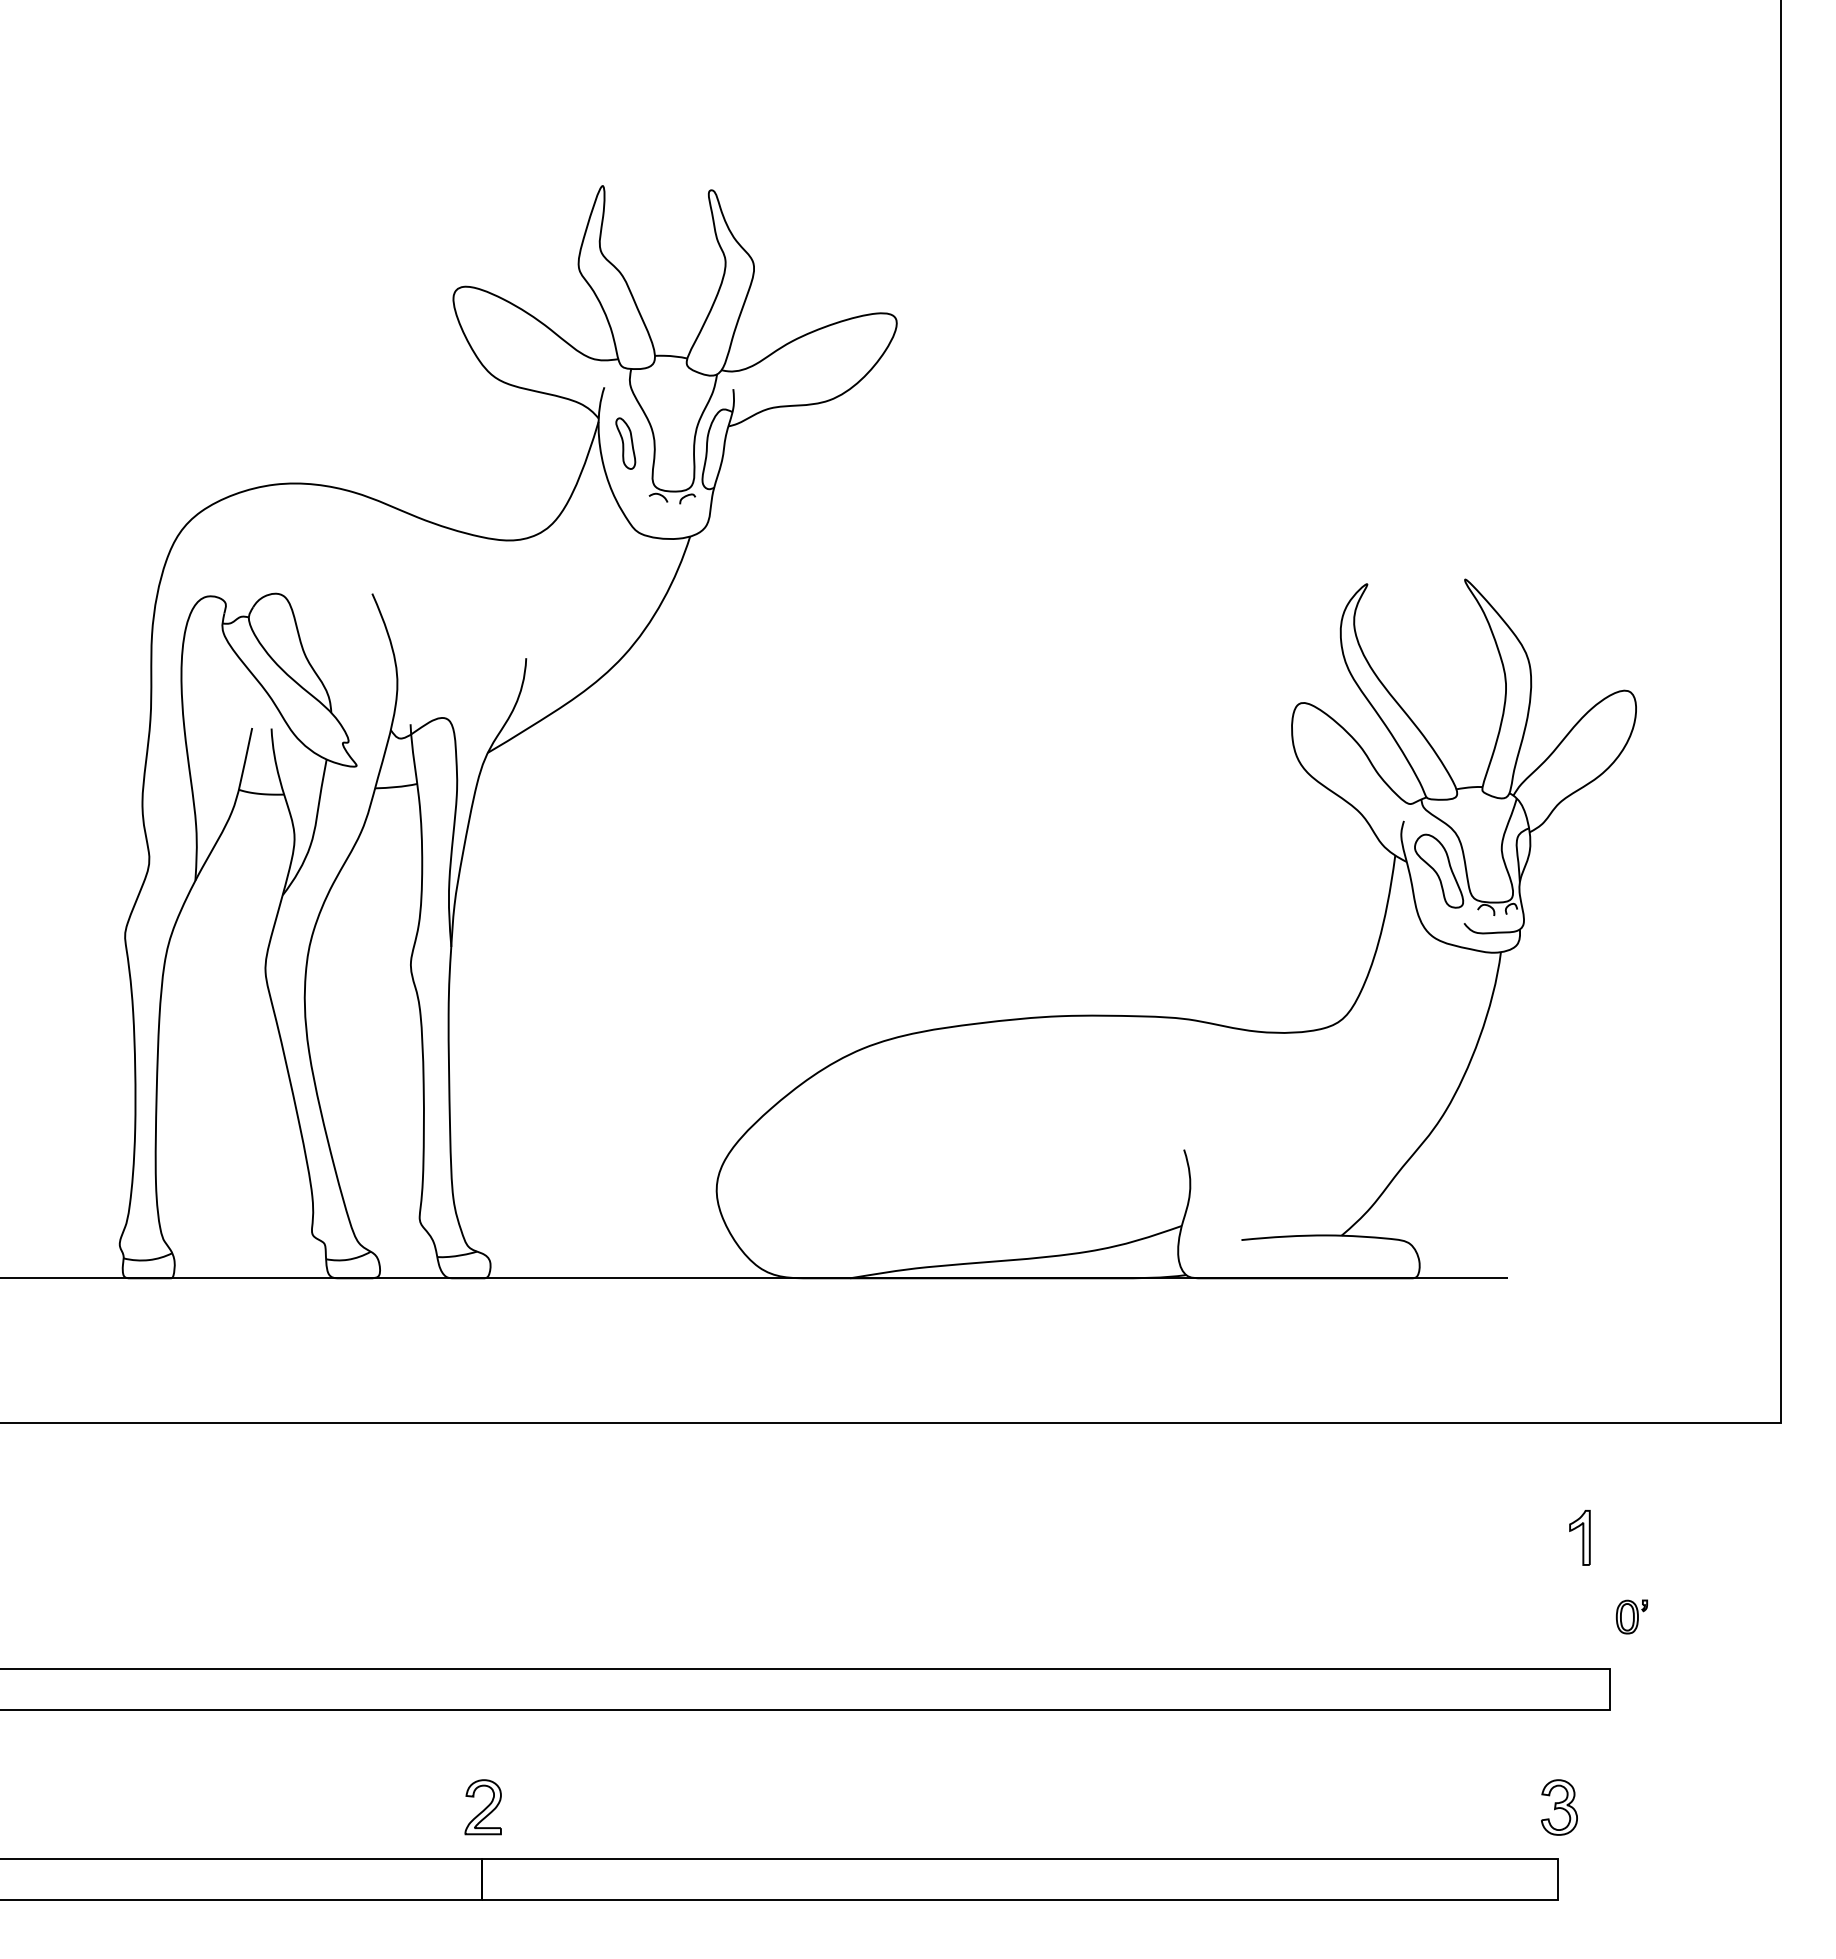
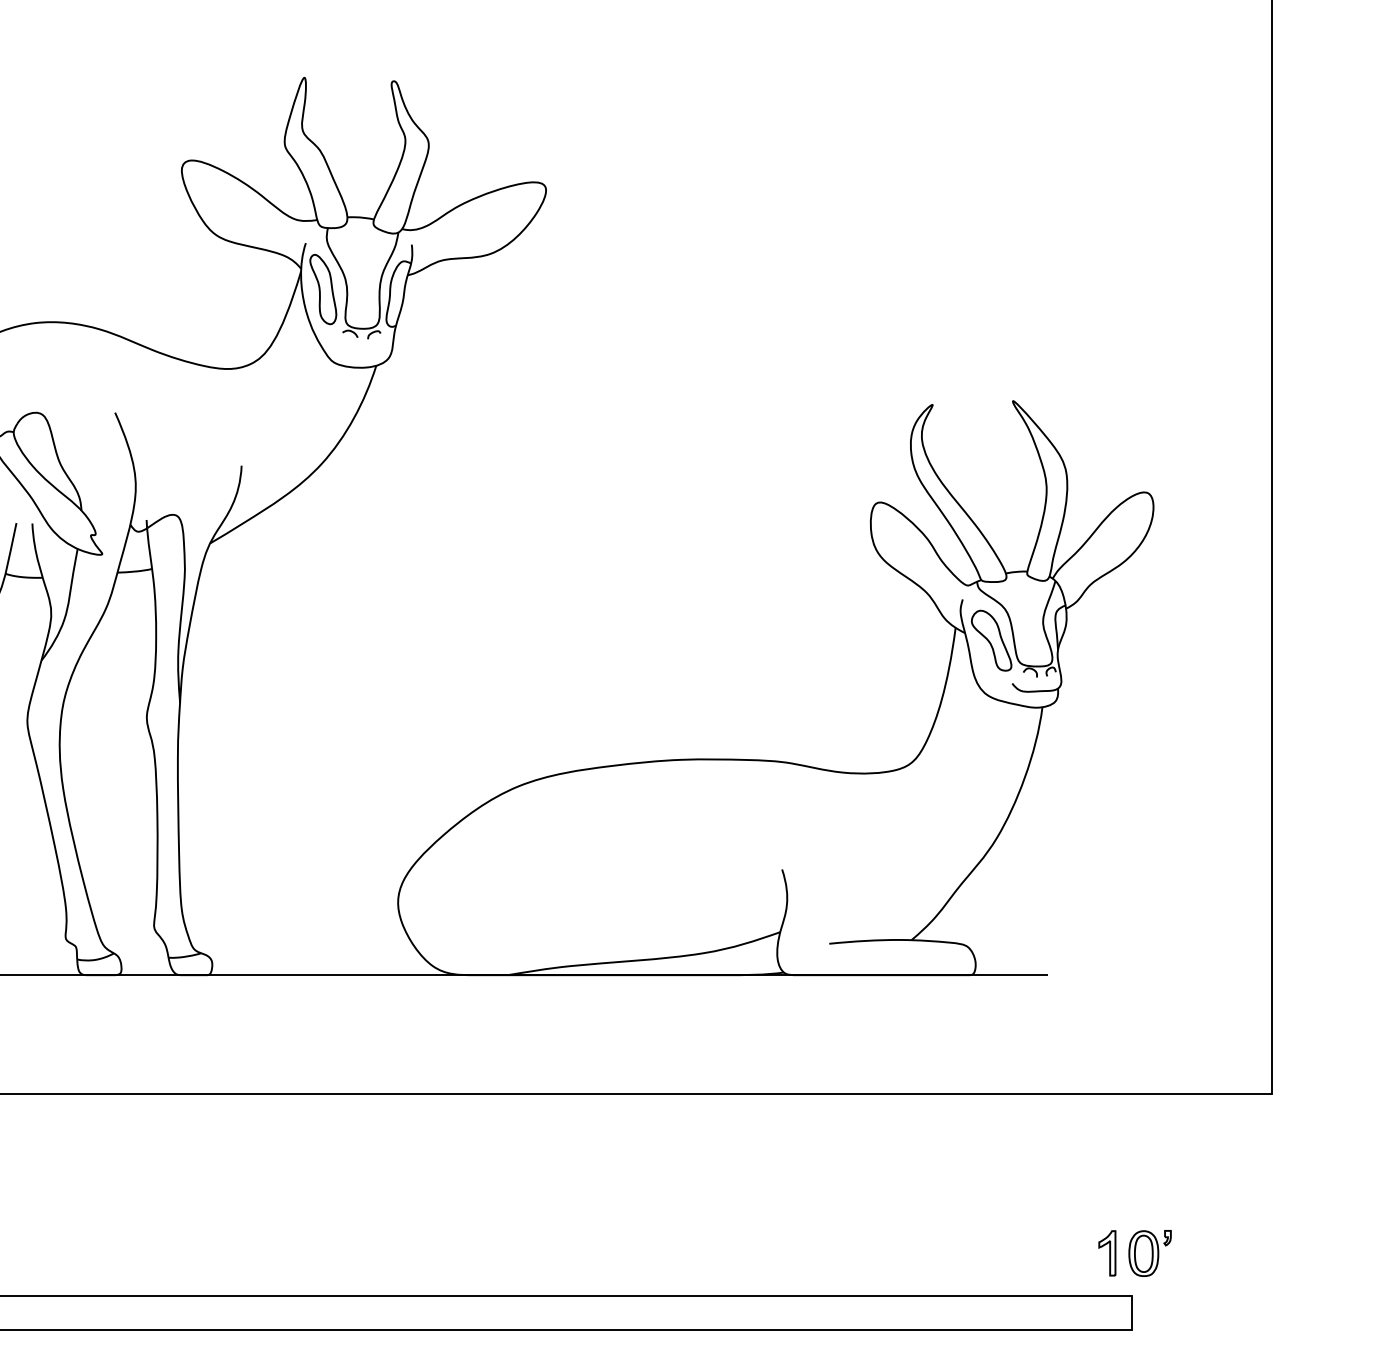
part: (625, 443) -> (323, 289), size x1.67
part: (1579, 1537) -> (1106, 1253), moved
part: (1631, 1616) -> (1149, 1253), size x1.67

